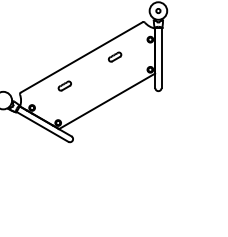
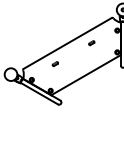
part: (114, 56) -> (91, 42), size x0.6
part: (64, 85) -> (55, 63), size x0.6

